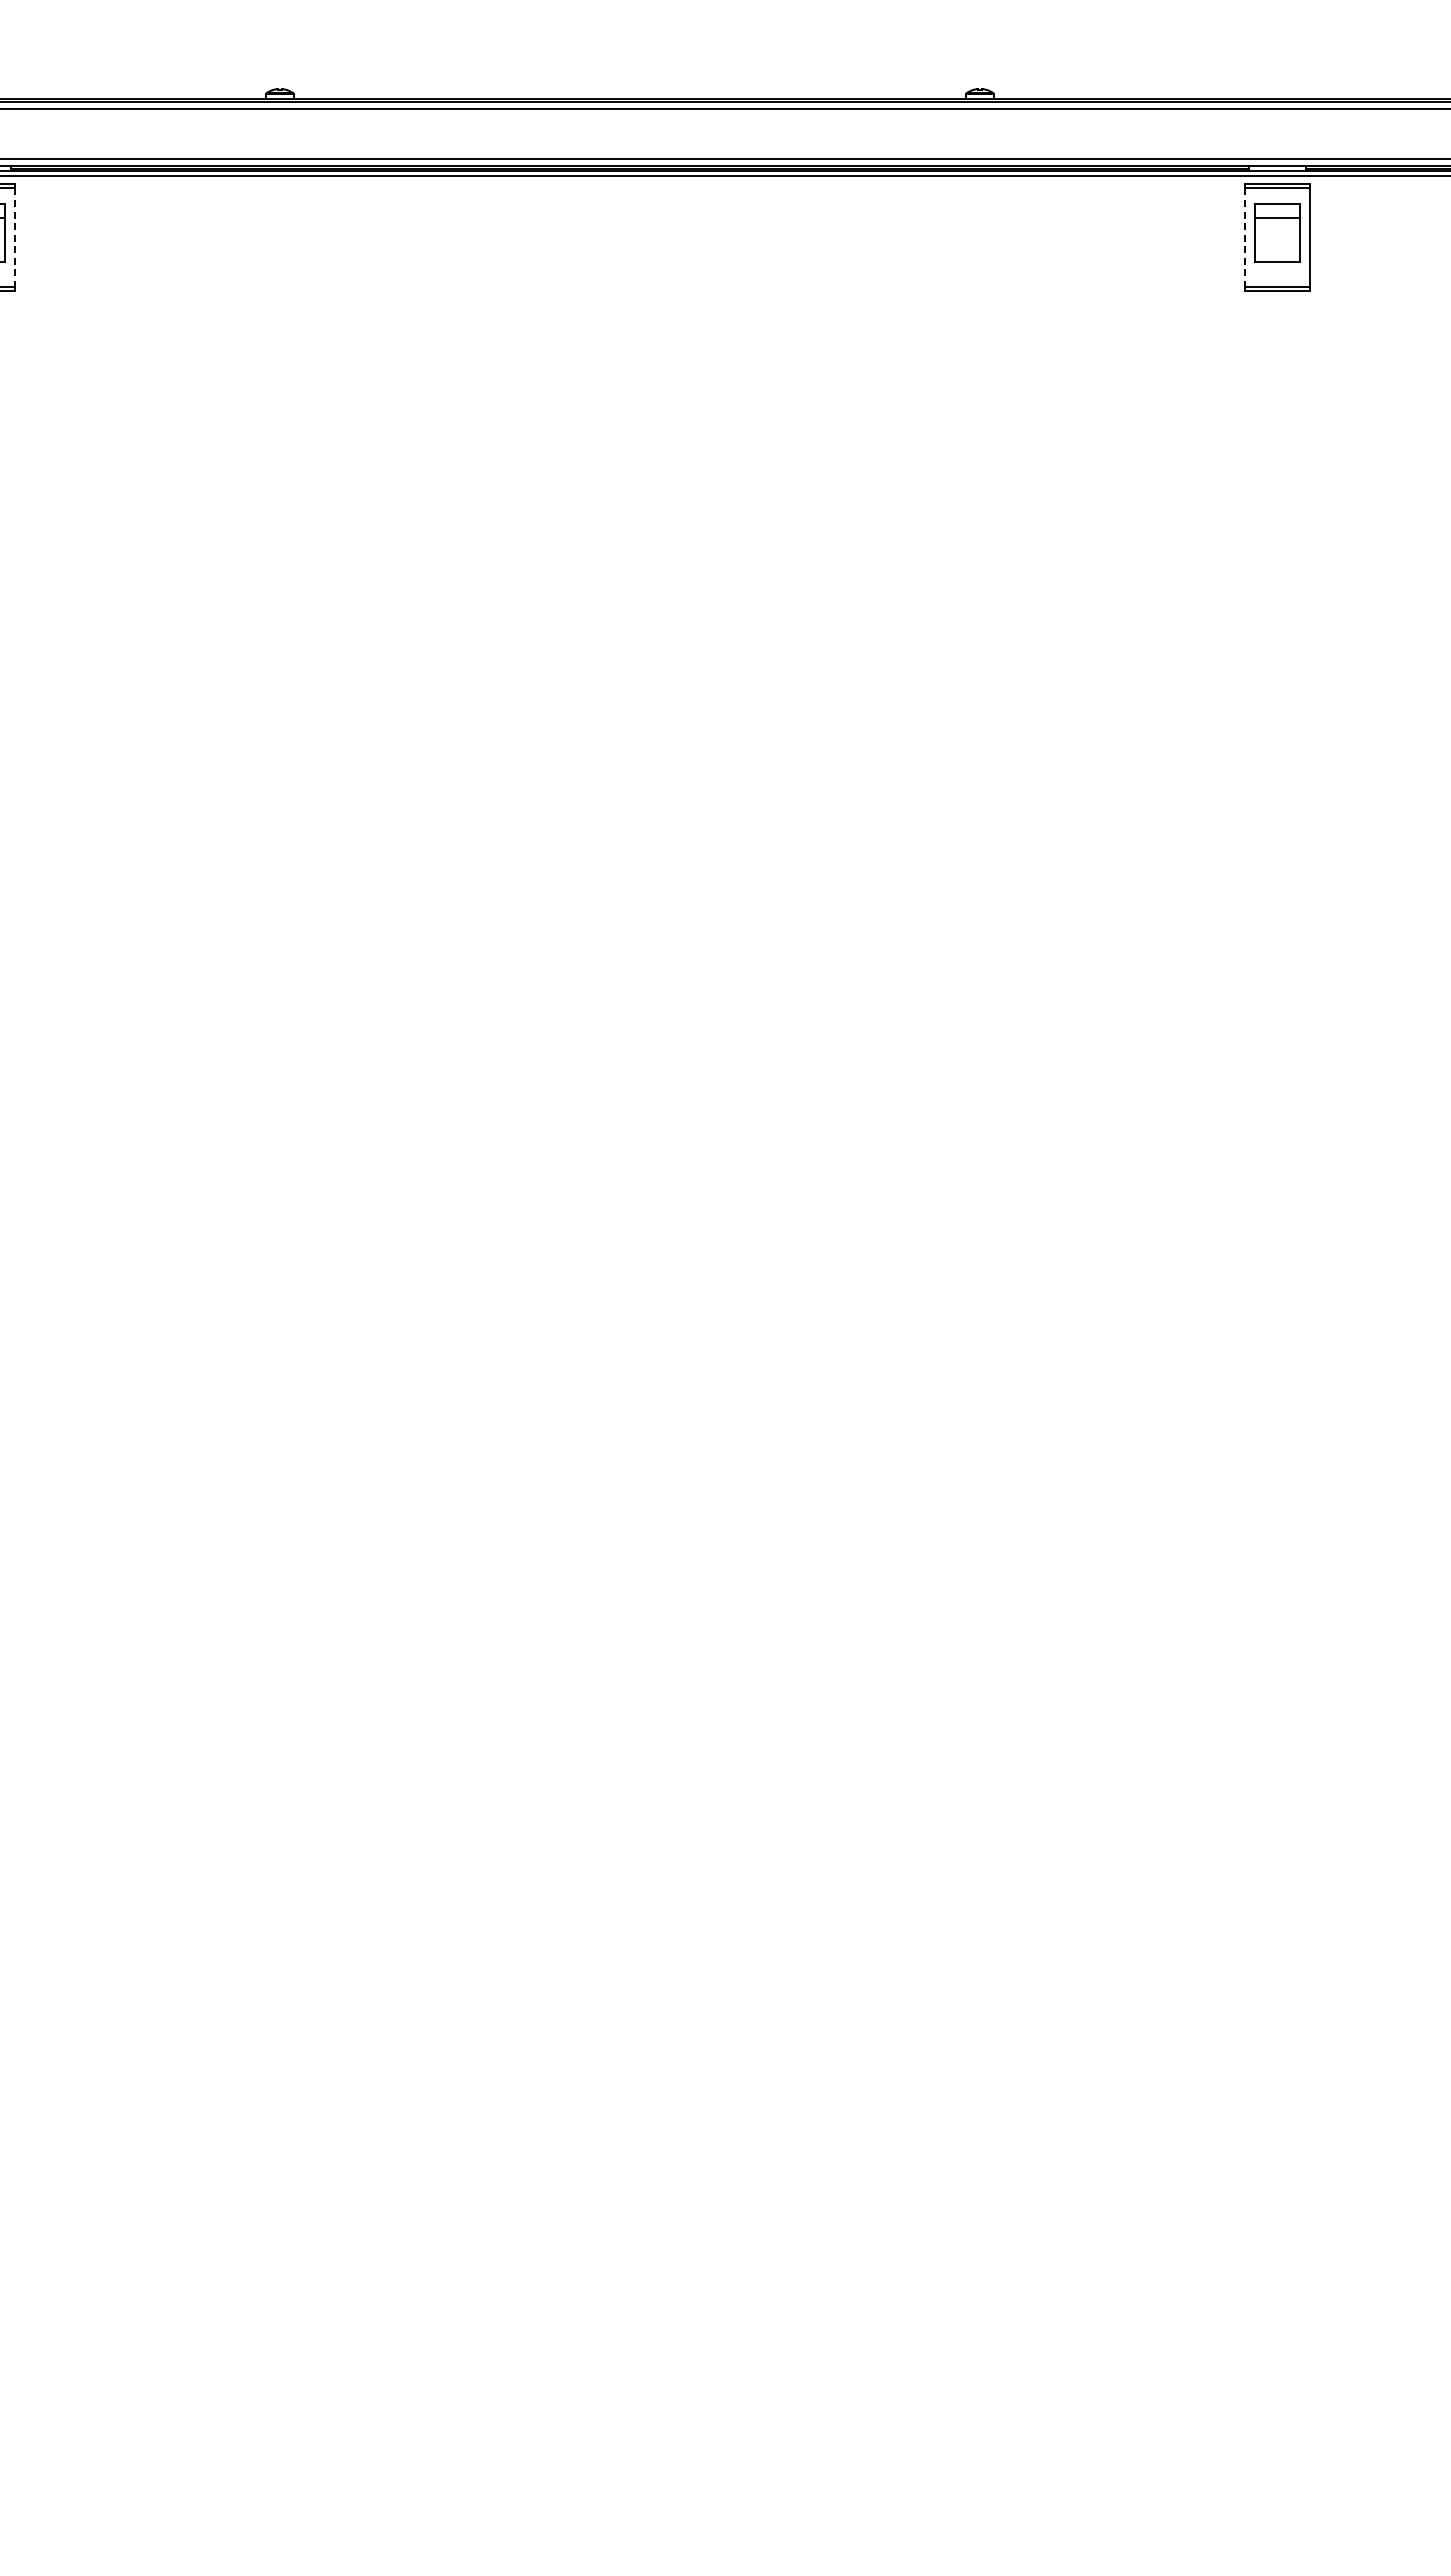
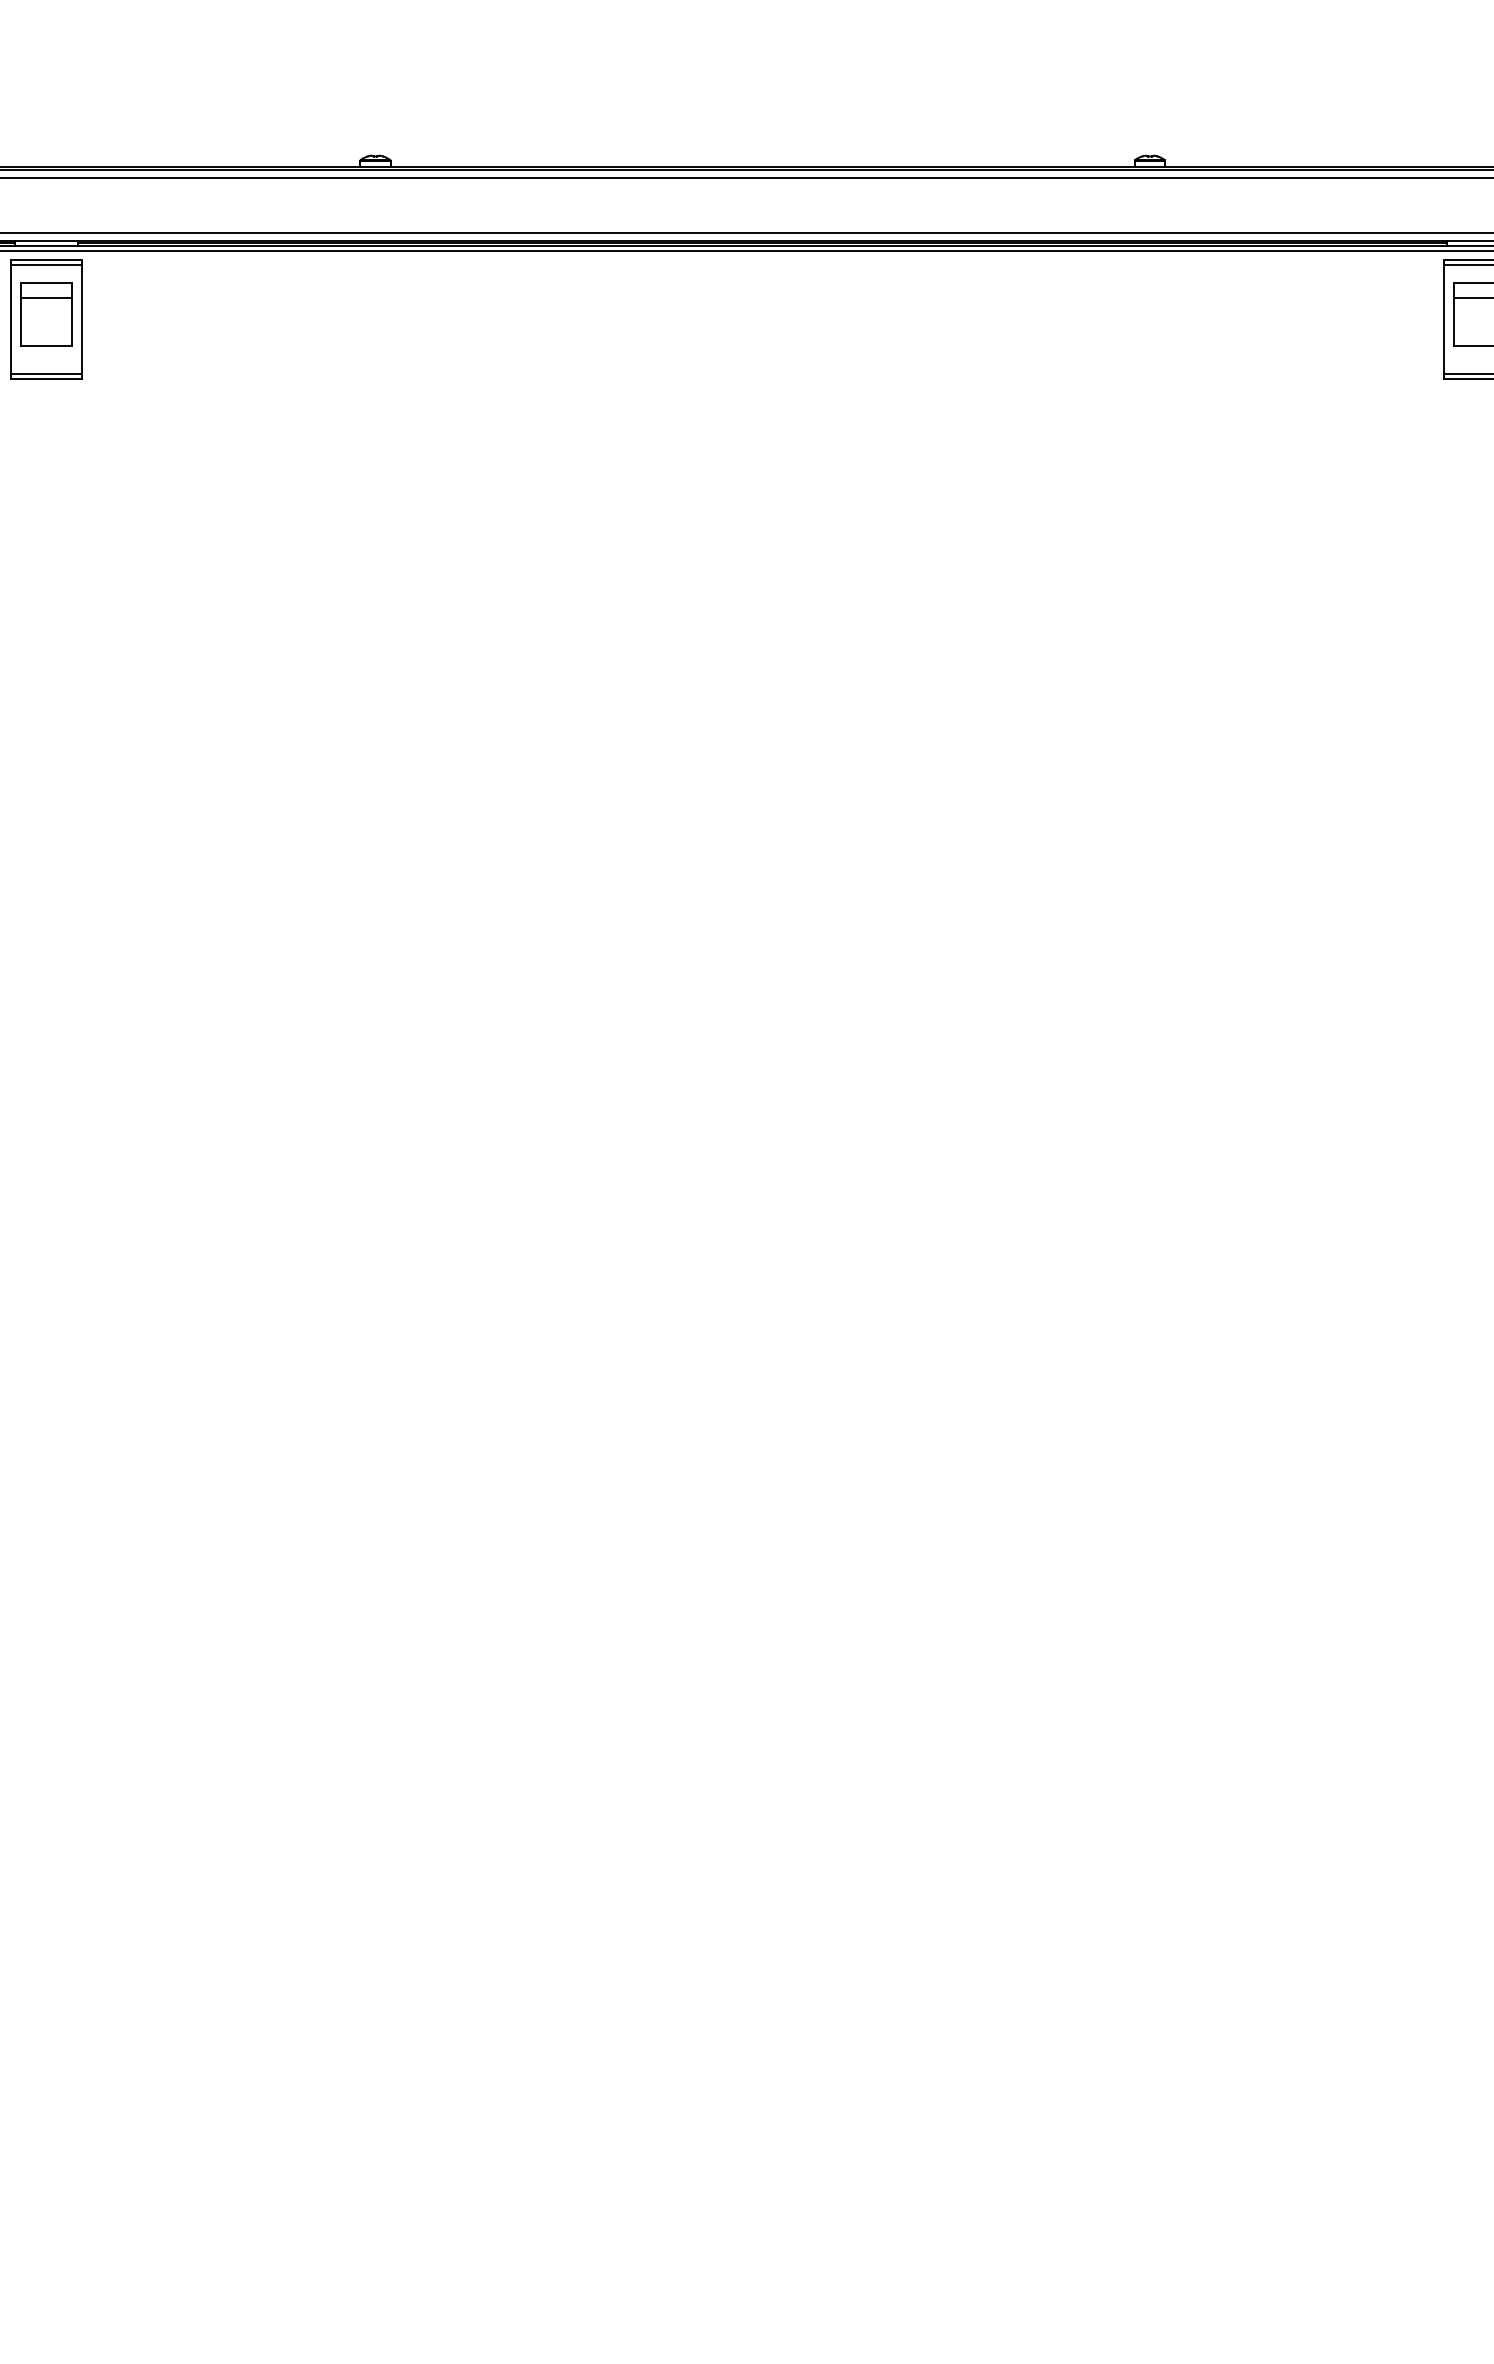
line: (14, 238) -> (81, 320), dashed -> solid
line: (1245, 238) -> (1443, 320), dashed -> solid

